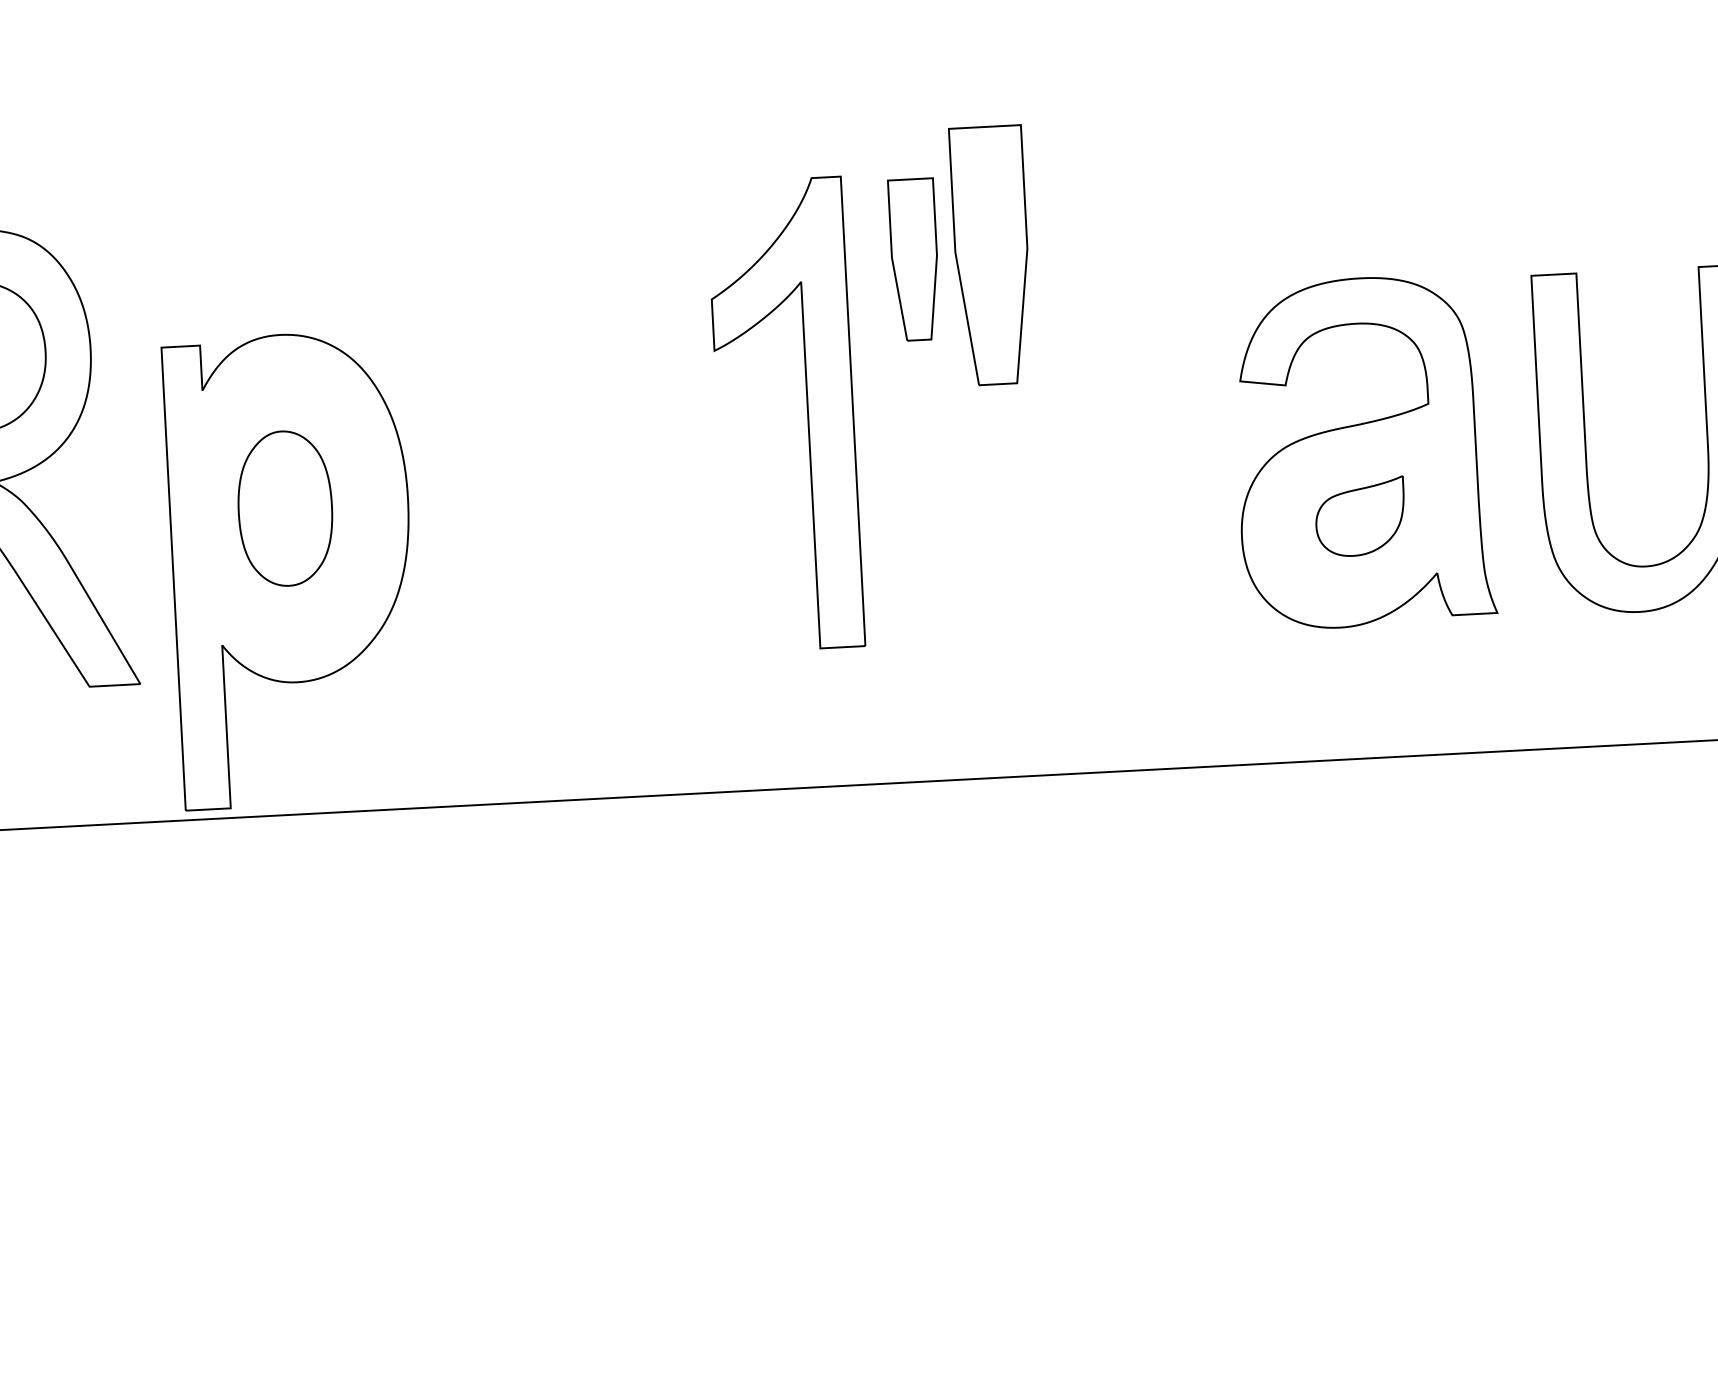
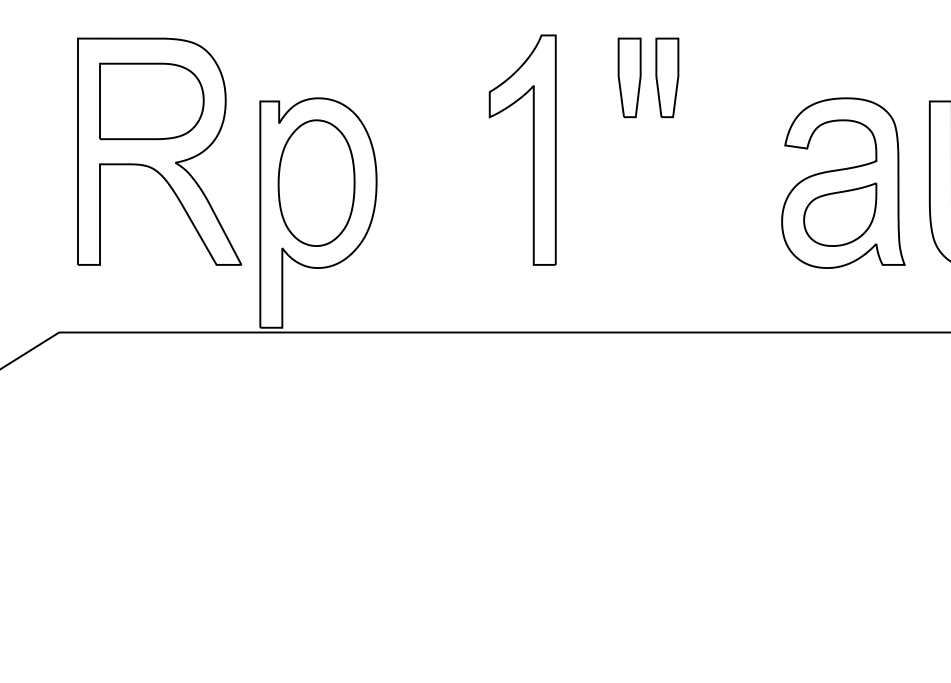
part: (992, 254) -> (667, 77), size x0.62
part: (805, 412) -> (532, 149), moved
part: (285, 507) -> (316, 182), size x1.67
part: (1360, 516) -> (840, 214), size x1.67

